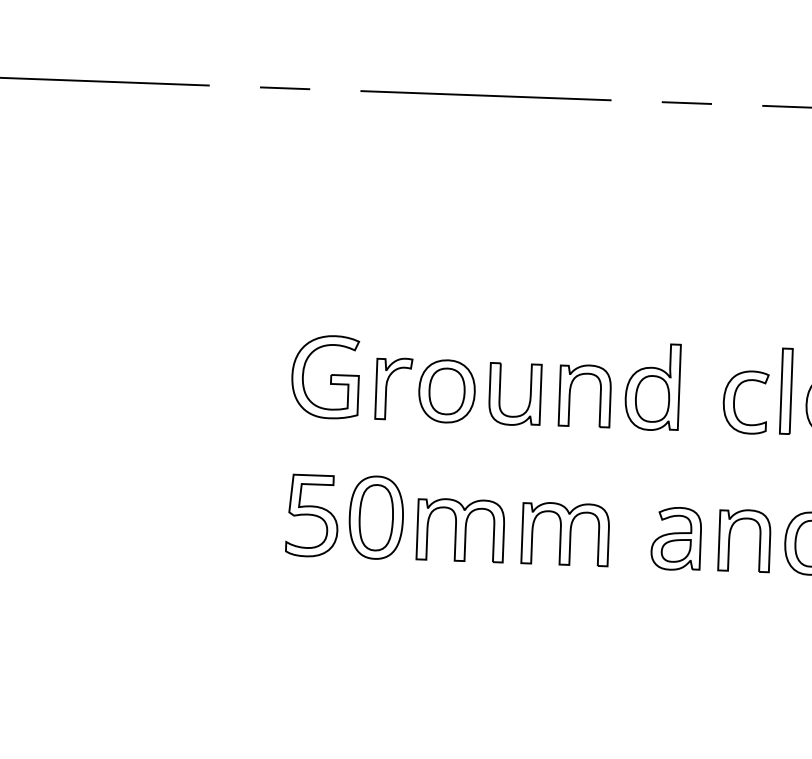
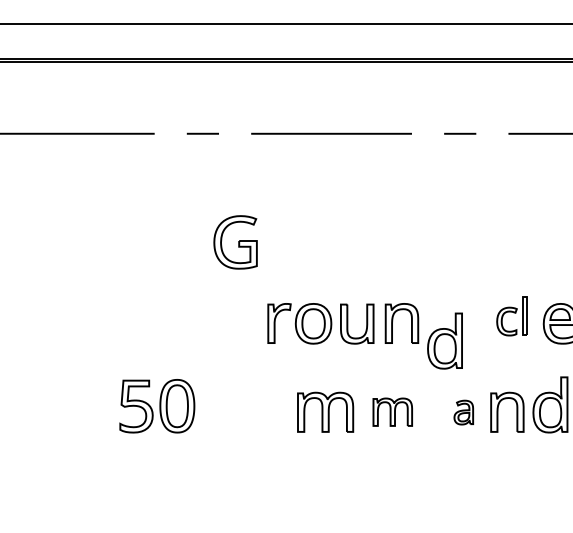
part: (325, 377) -> (235, 242), moved
part: (651, 385) -> (444, 340), moved
part: (756, 391) -> (511, 316), size x0.7
part: (345, 517) -> (157, 406), moved
part: (565, 532) -> (392, 411), size x0.7
part: (676, 538) -> (463, 412), size x0.6

